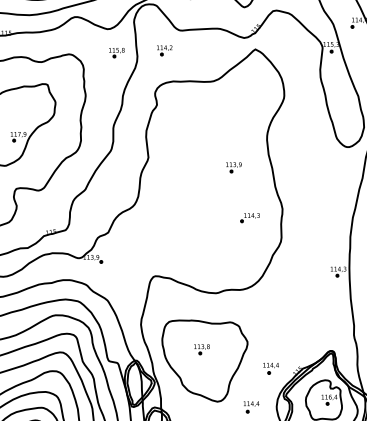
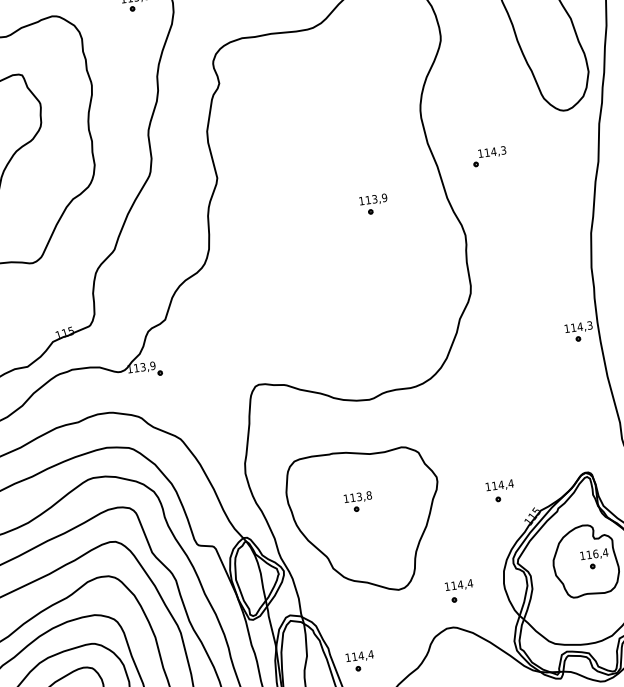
part: (233, 167) -> (373, 204), moved
part: (249, 218) -> (488, 157), moved
part: (270, 368) -> (499, 491), moved

